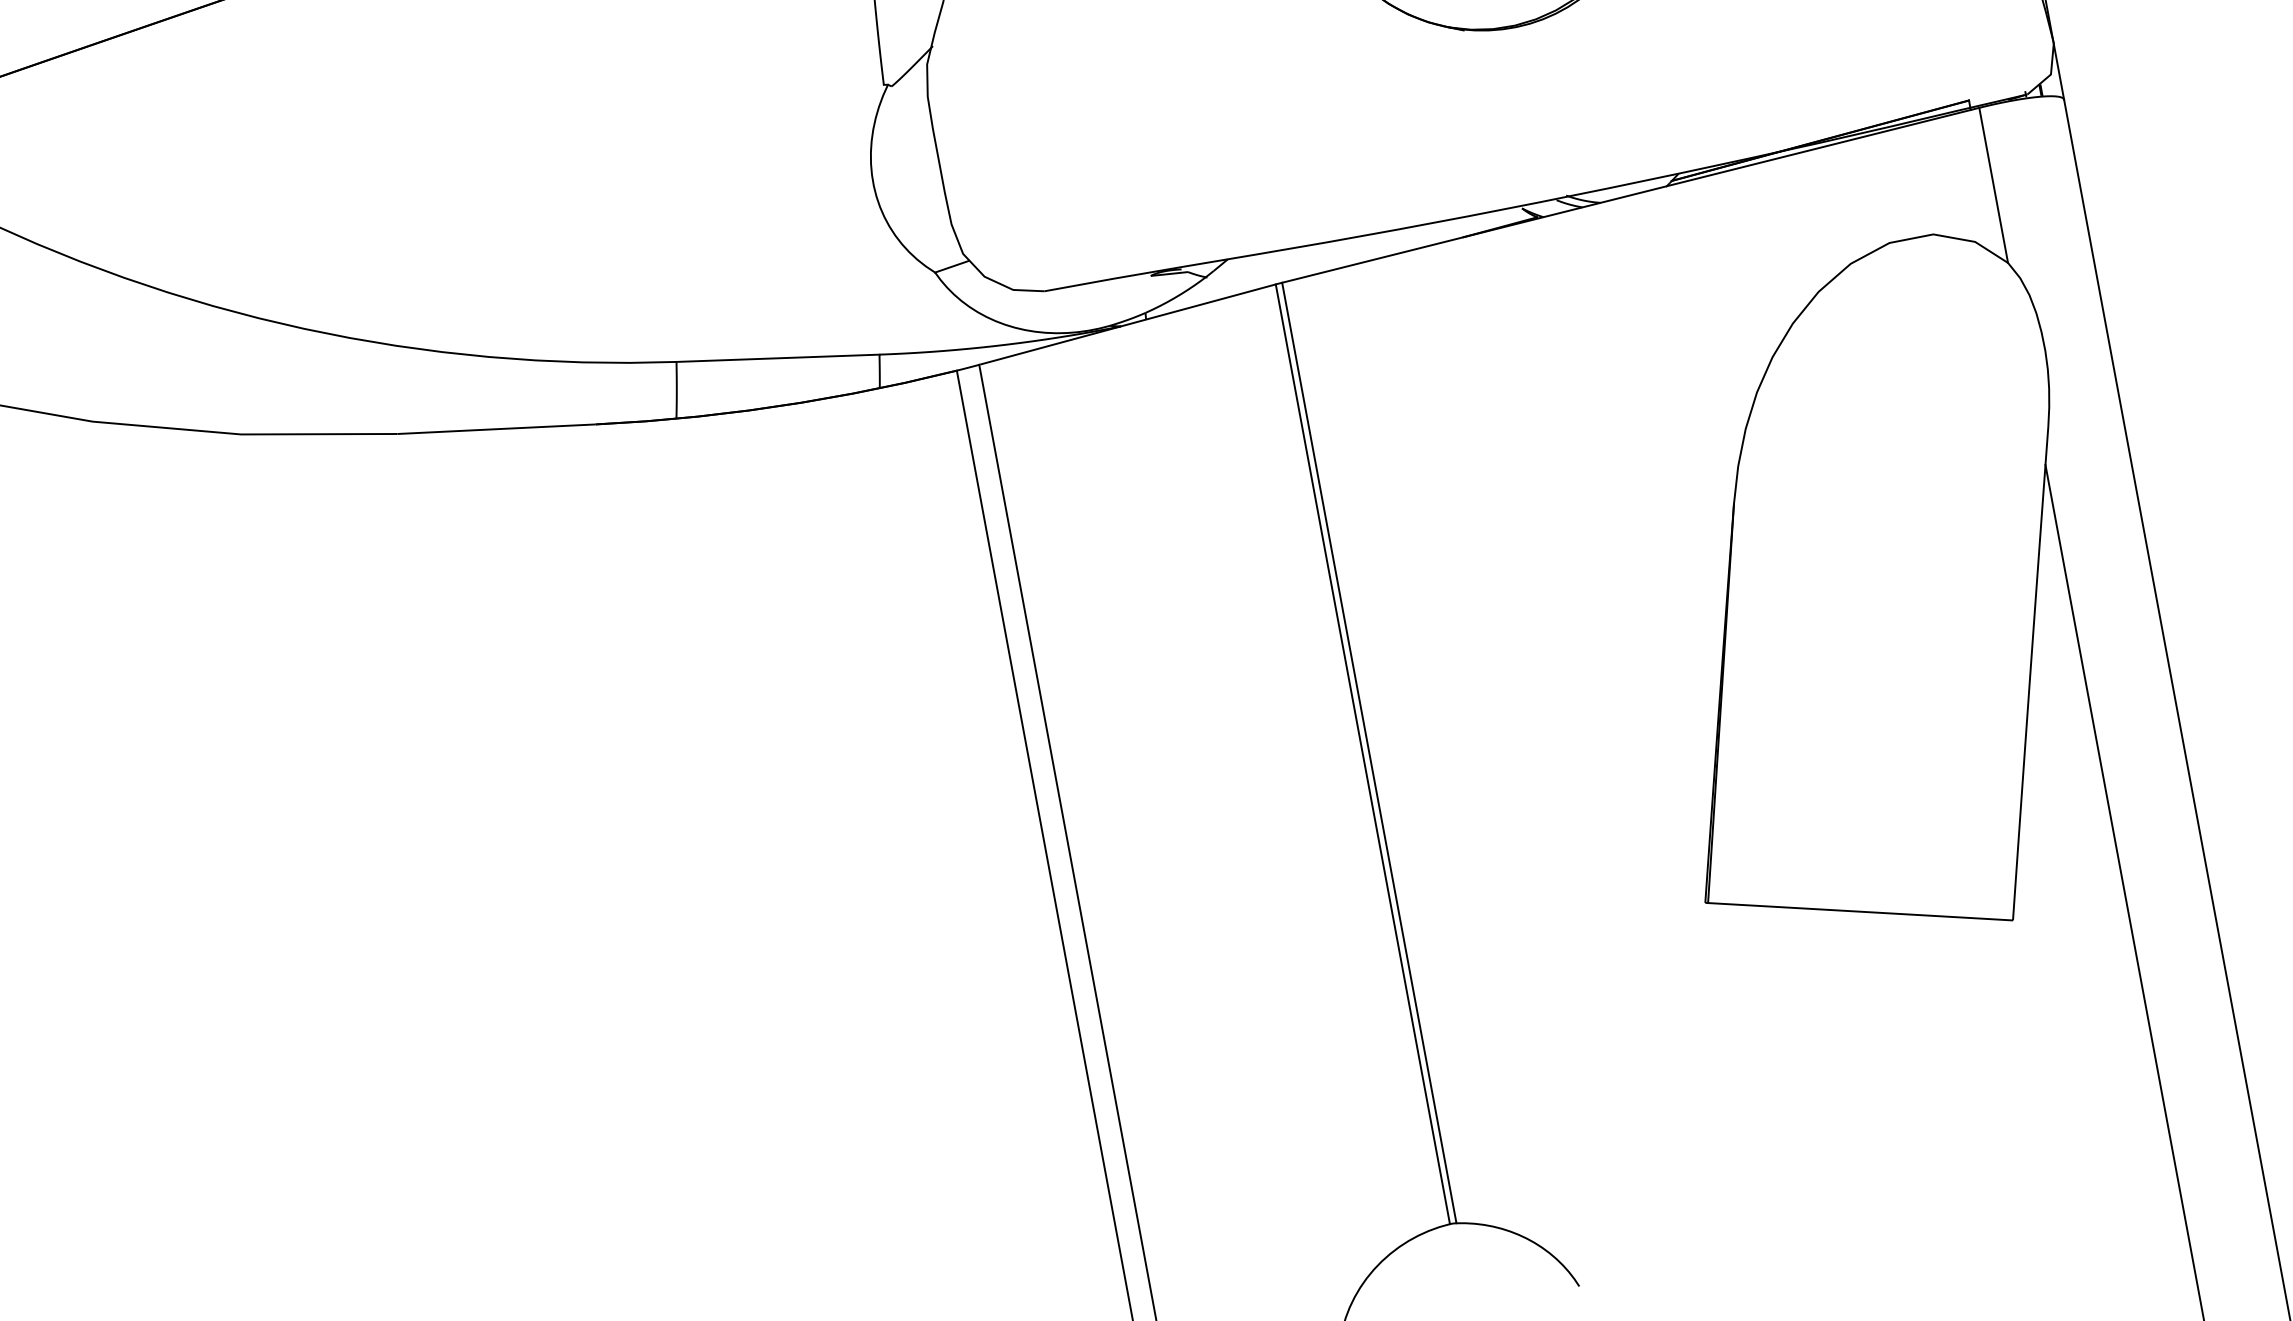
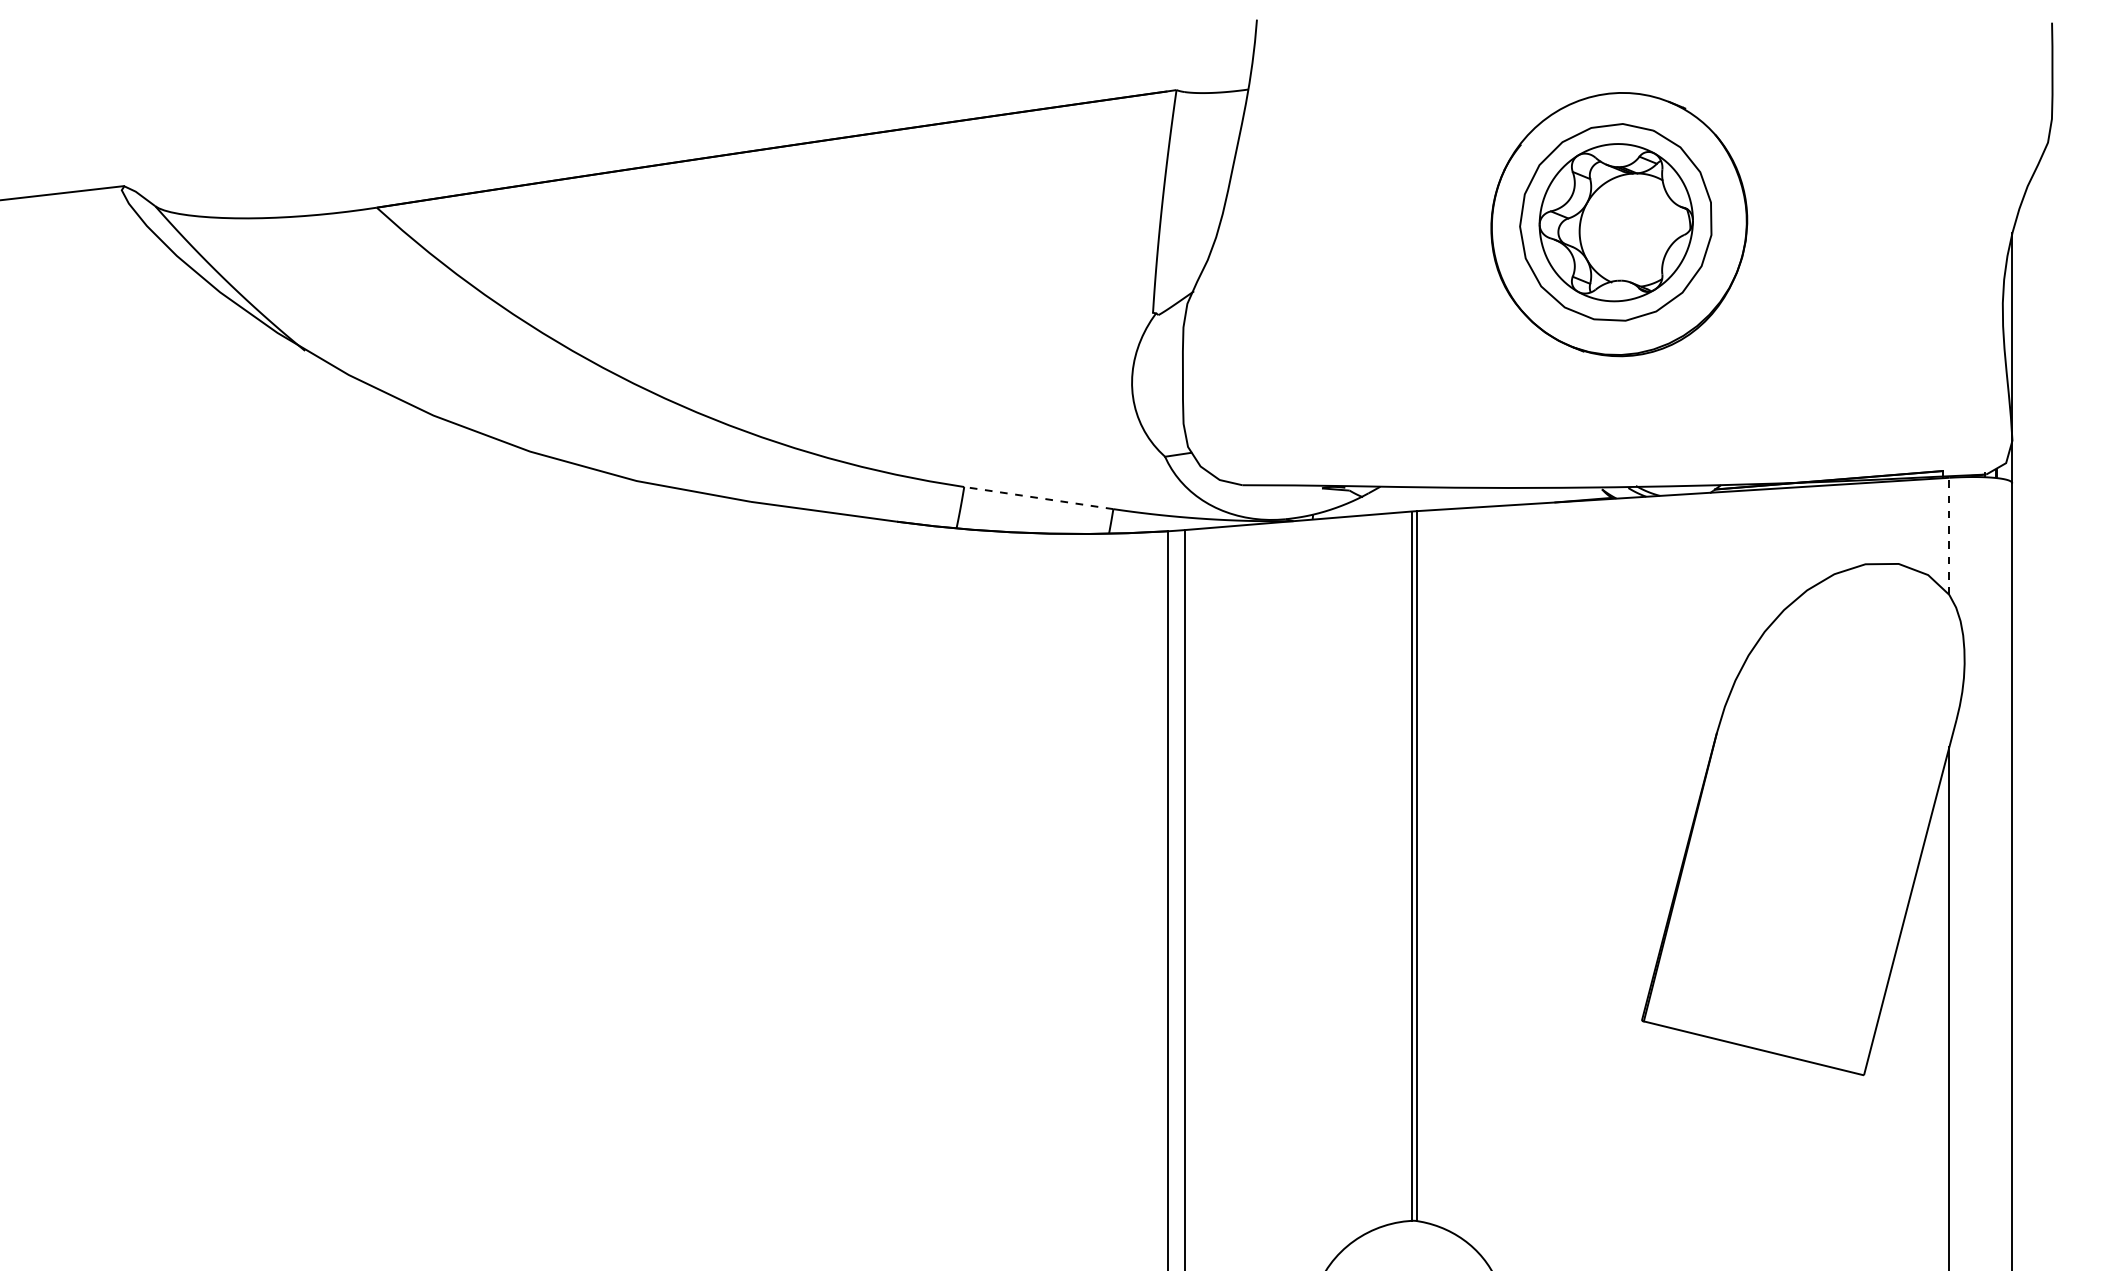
line: (1993, 185) -> (1949, 536), solid -> dashed
line: (777, 358) -> (1038, 498), solid -> dashed

